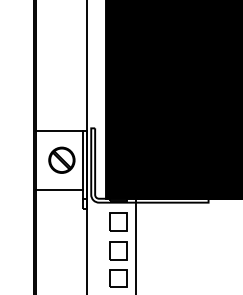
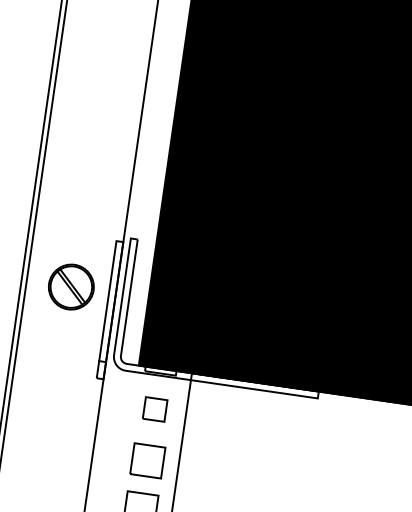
line: (59, 130) -> (74, 234), removed
line: (59, 189) -> (59, 337), removed
part: (118, 221) -> (155, 408), size x0.7

